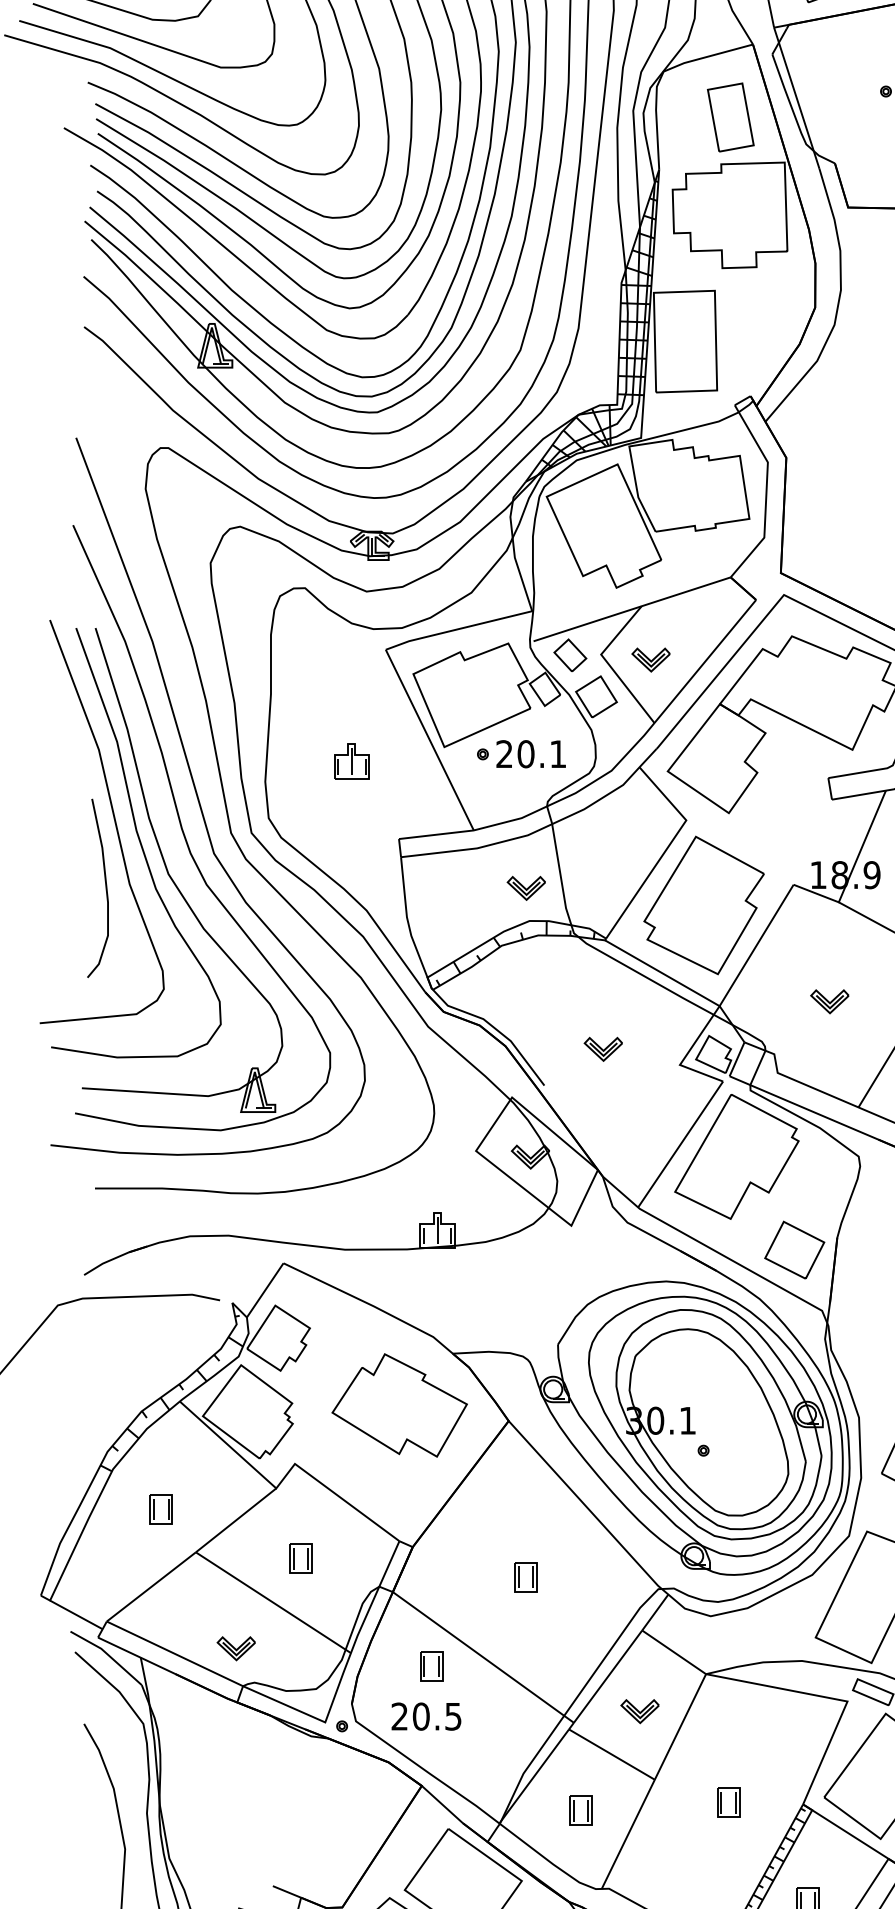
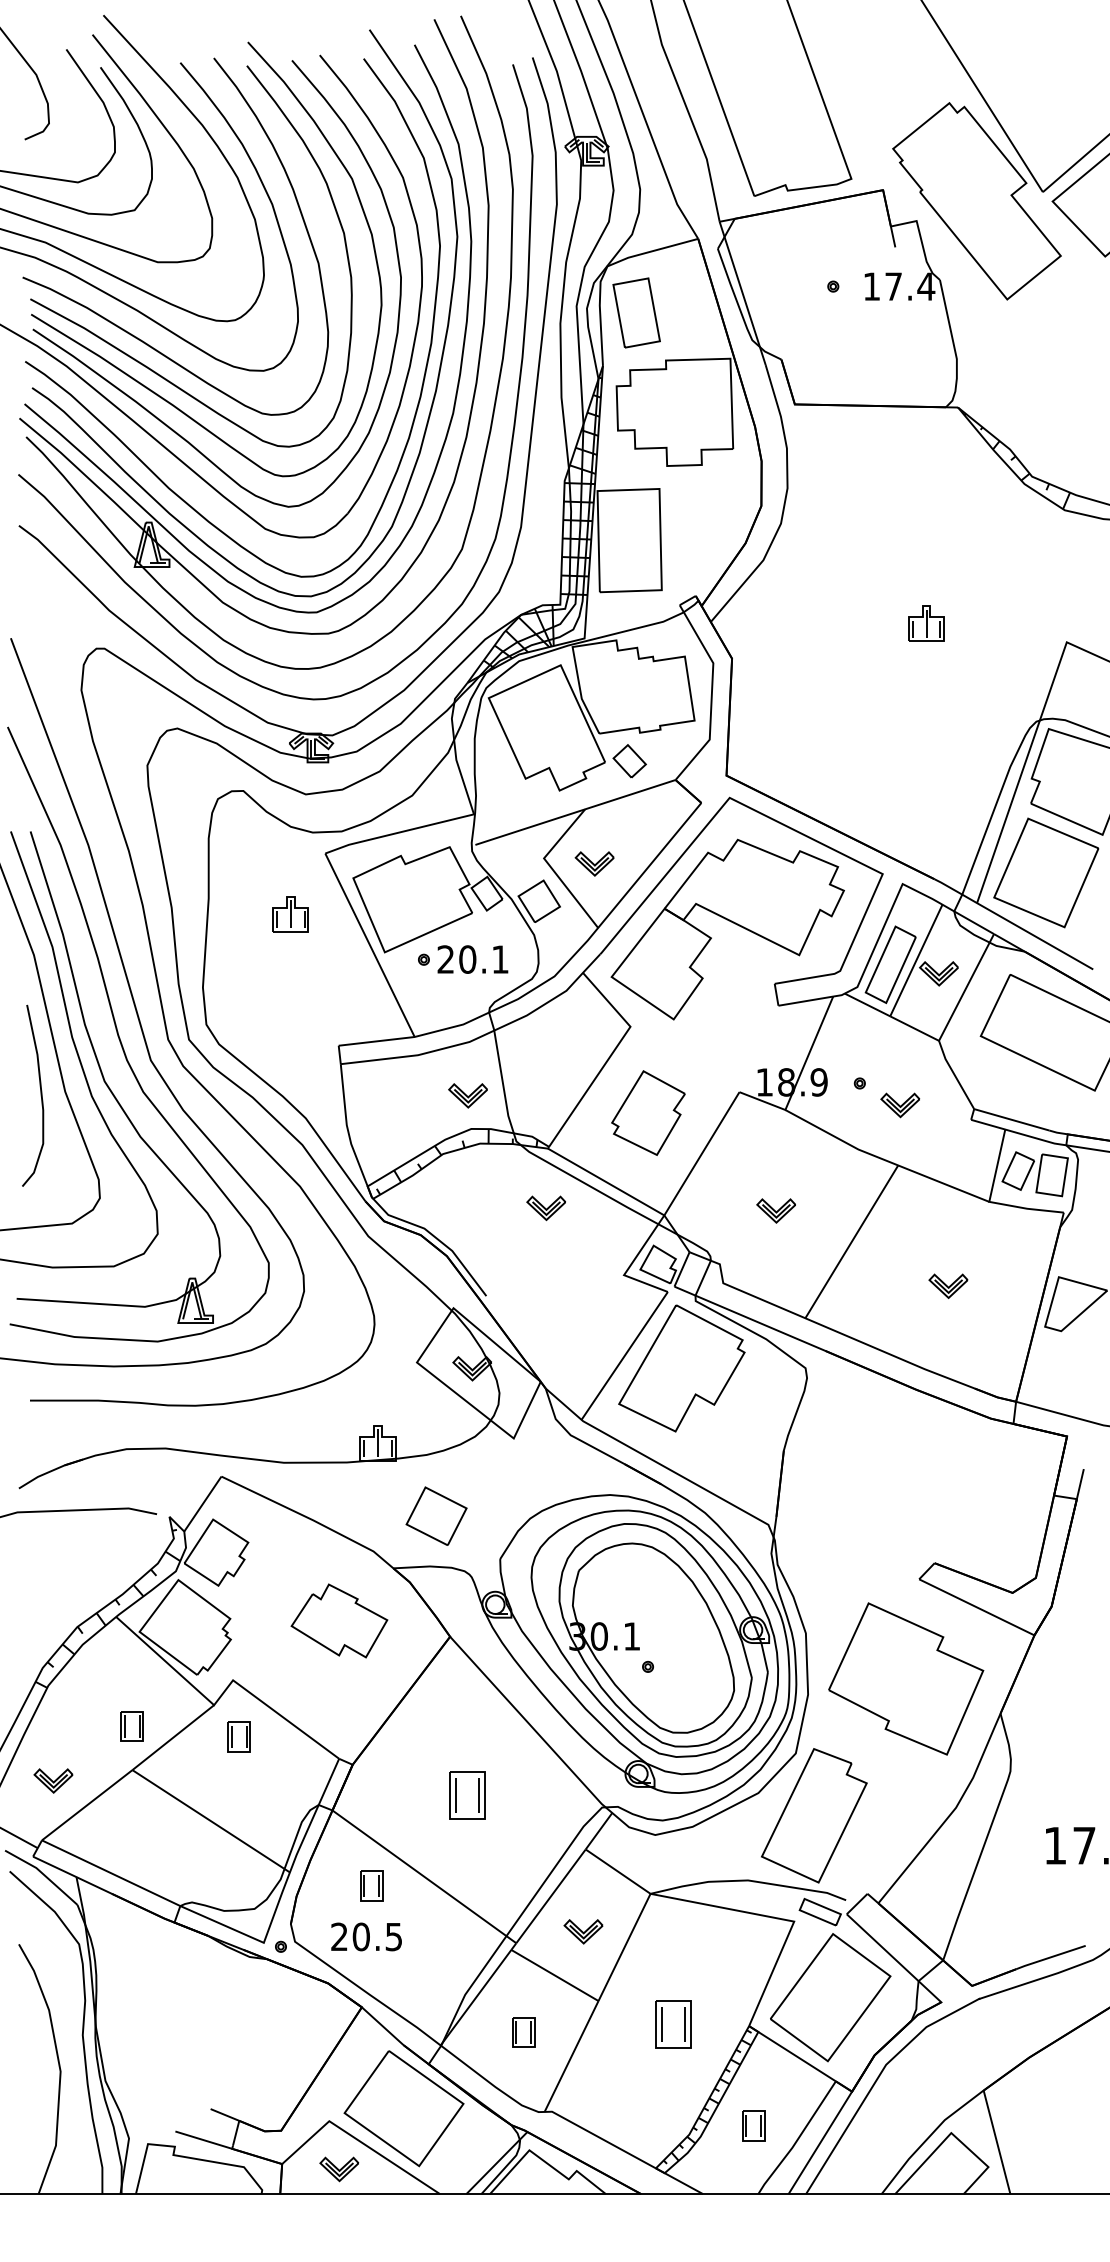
part: (730, 117) -> (636, 312), moved
part: (570, 655) -> (629, 761), moved
part: (351, 762) -> (290, 914), moved
part: (704, 904) -> (648, 1112), size x0.6
part: (602, 1049) -> (545, 1208), moved
part: (794, 1249) -> (436, 1515), moved
part: (399, 1405) -> (339, 1620), size x0.7
part: (160, 1509) -> (131, 1726), moved
part: (300, 1558) -> (238, 1736), moved
part: (525, 1577) -> (467, 1795), size x1.6
part: (236, 1648) -> (53, 1780), moved
part: (728, 1802) -> (673, 2024), size x1.6

